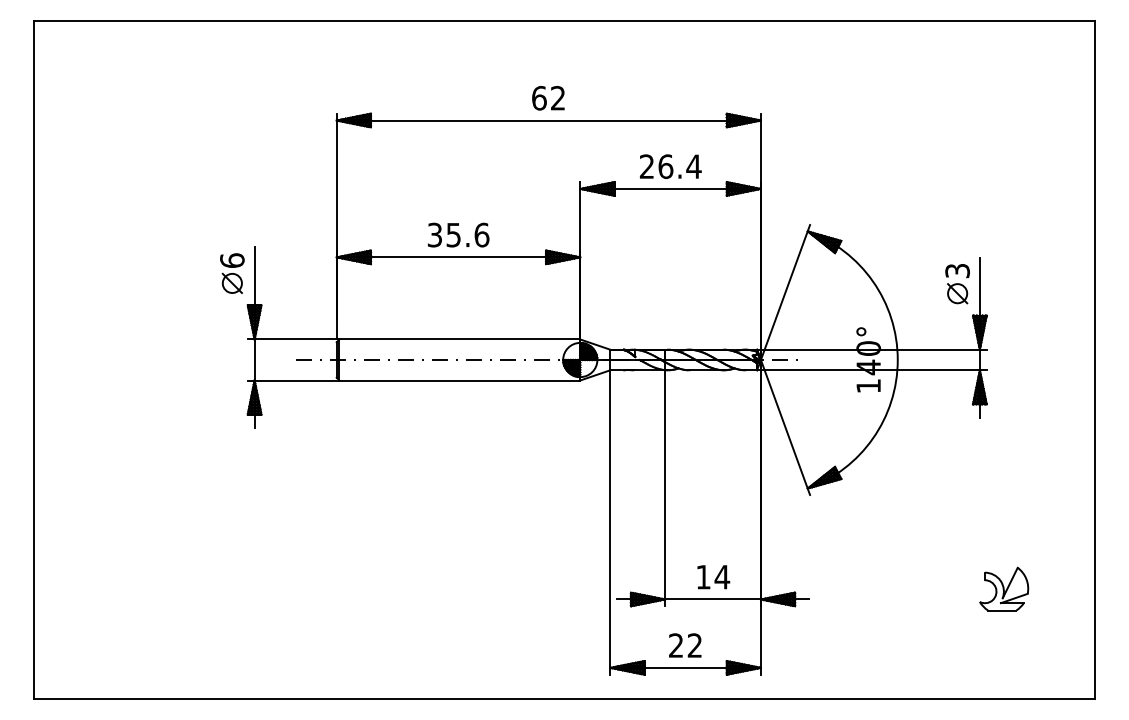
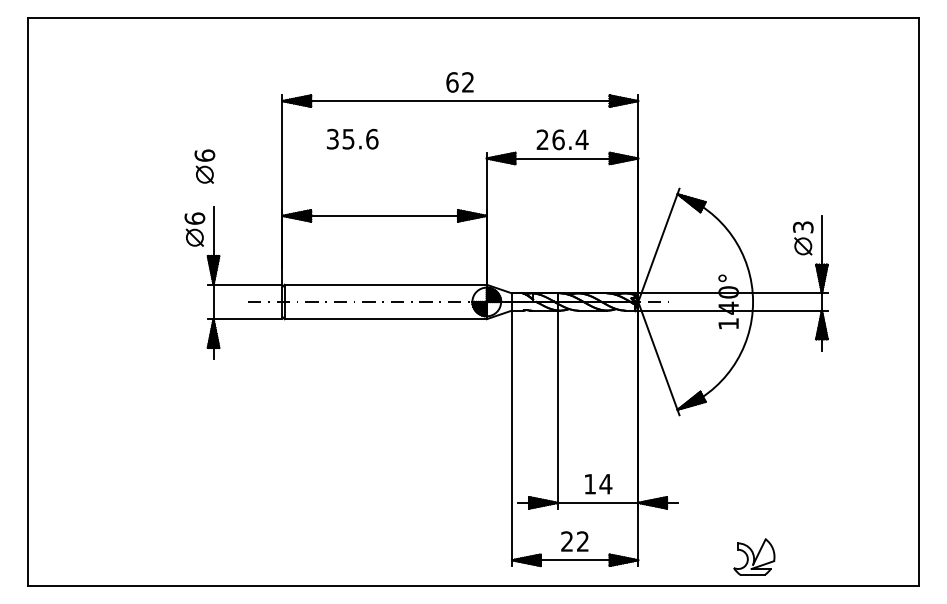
part: (243, 198) -> (204, 166), added
text: (458, 234) -> (352, 138), moved
part: (1004, 588) -> (754, 556), moved

